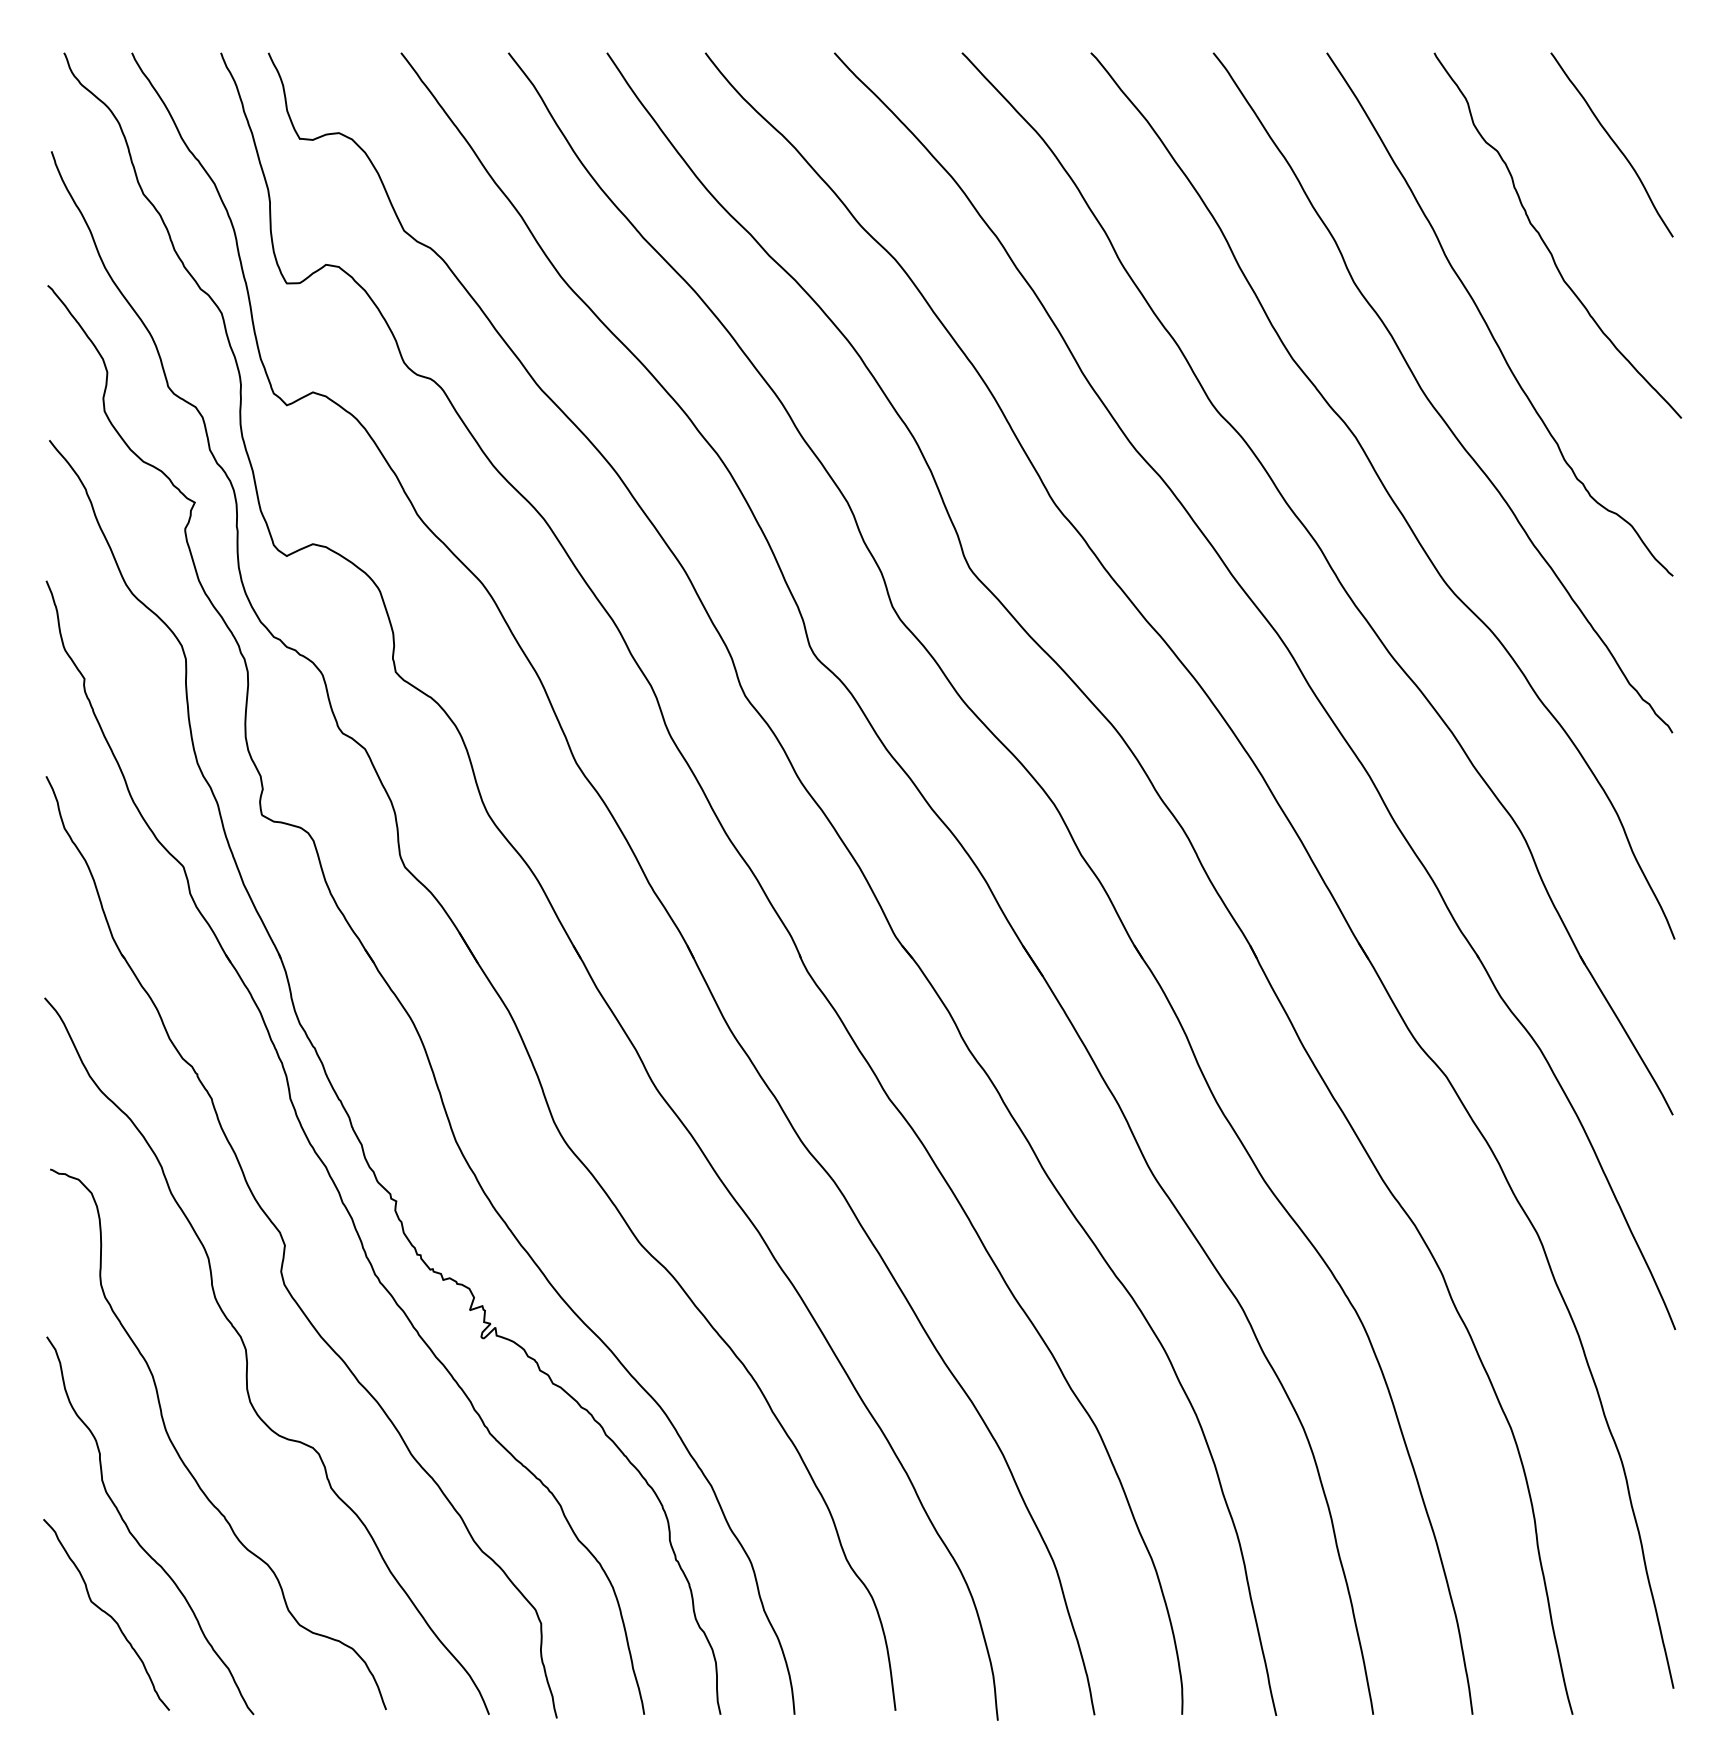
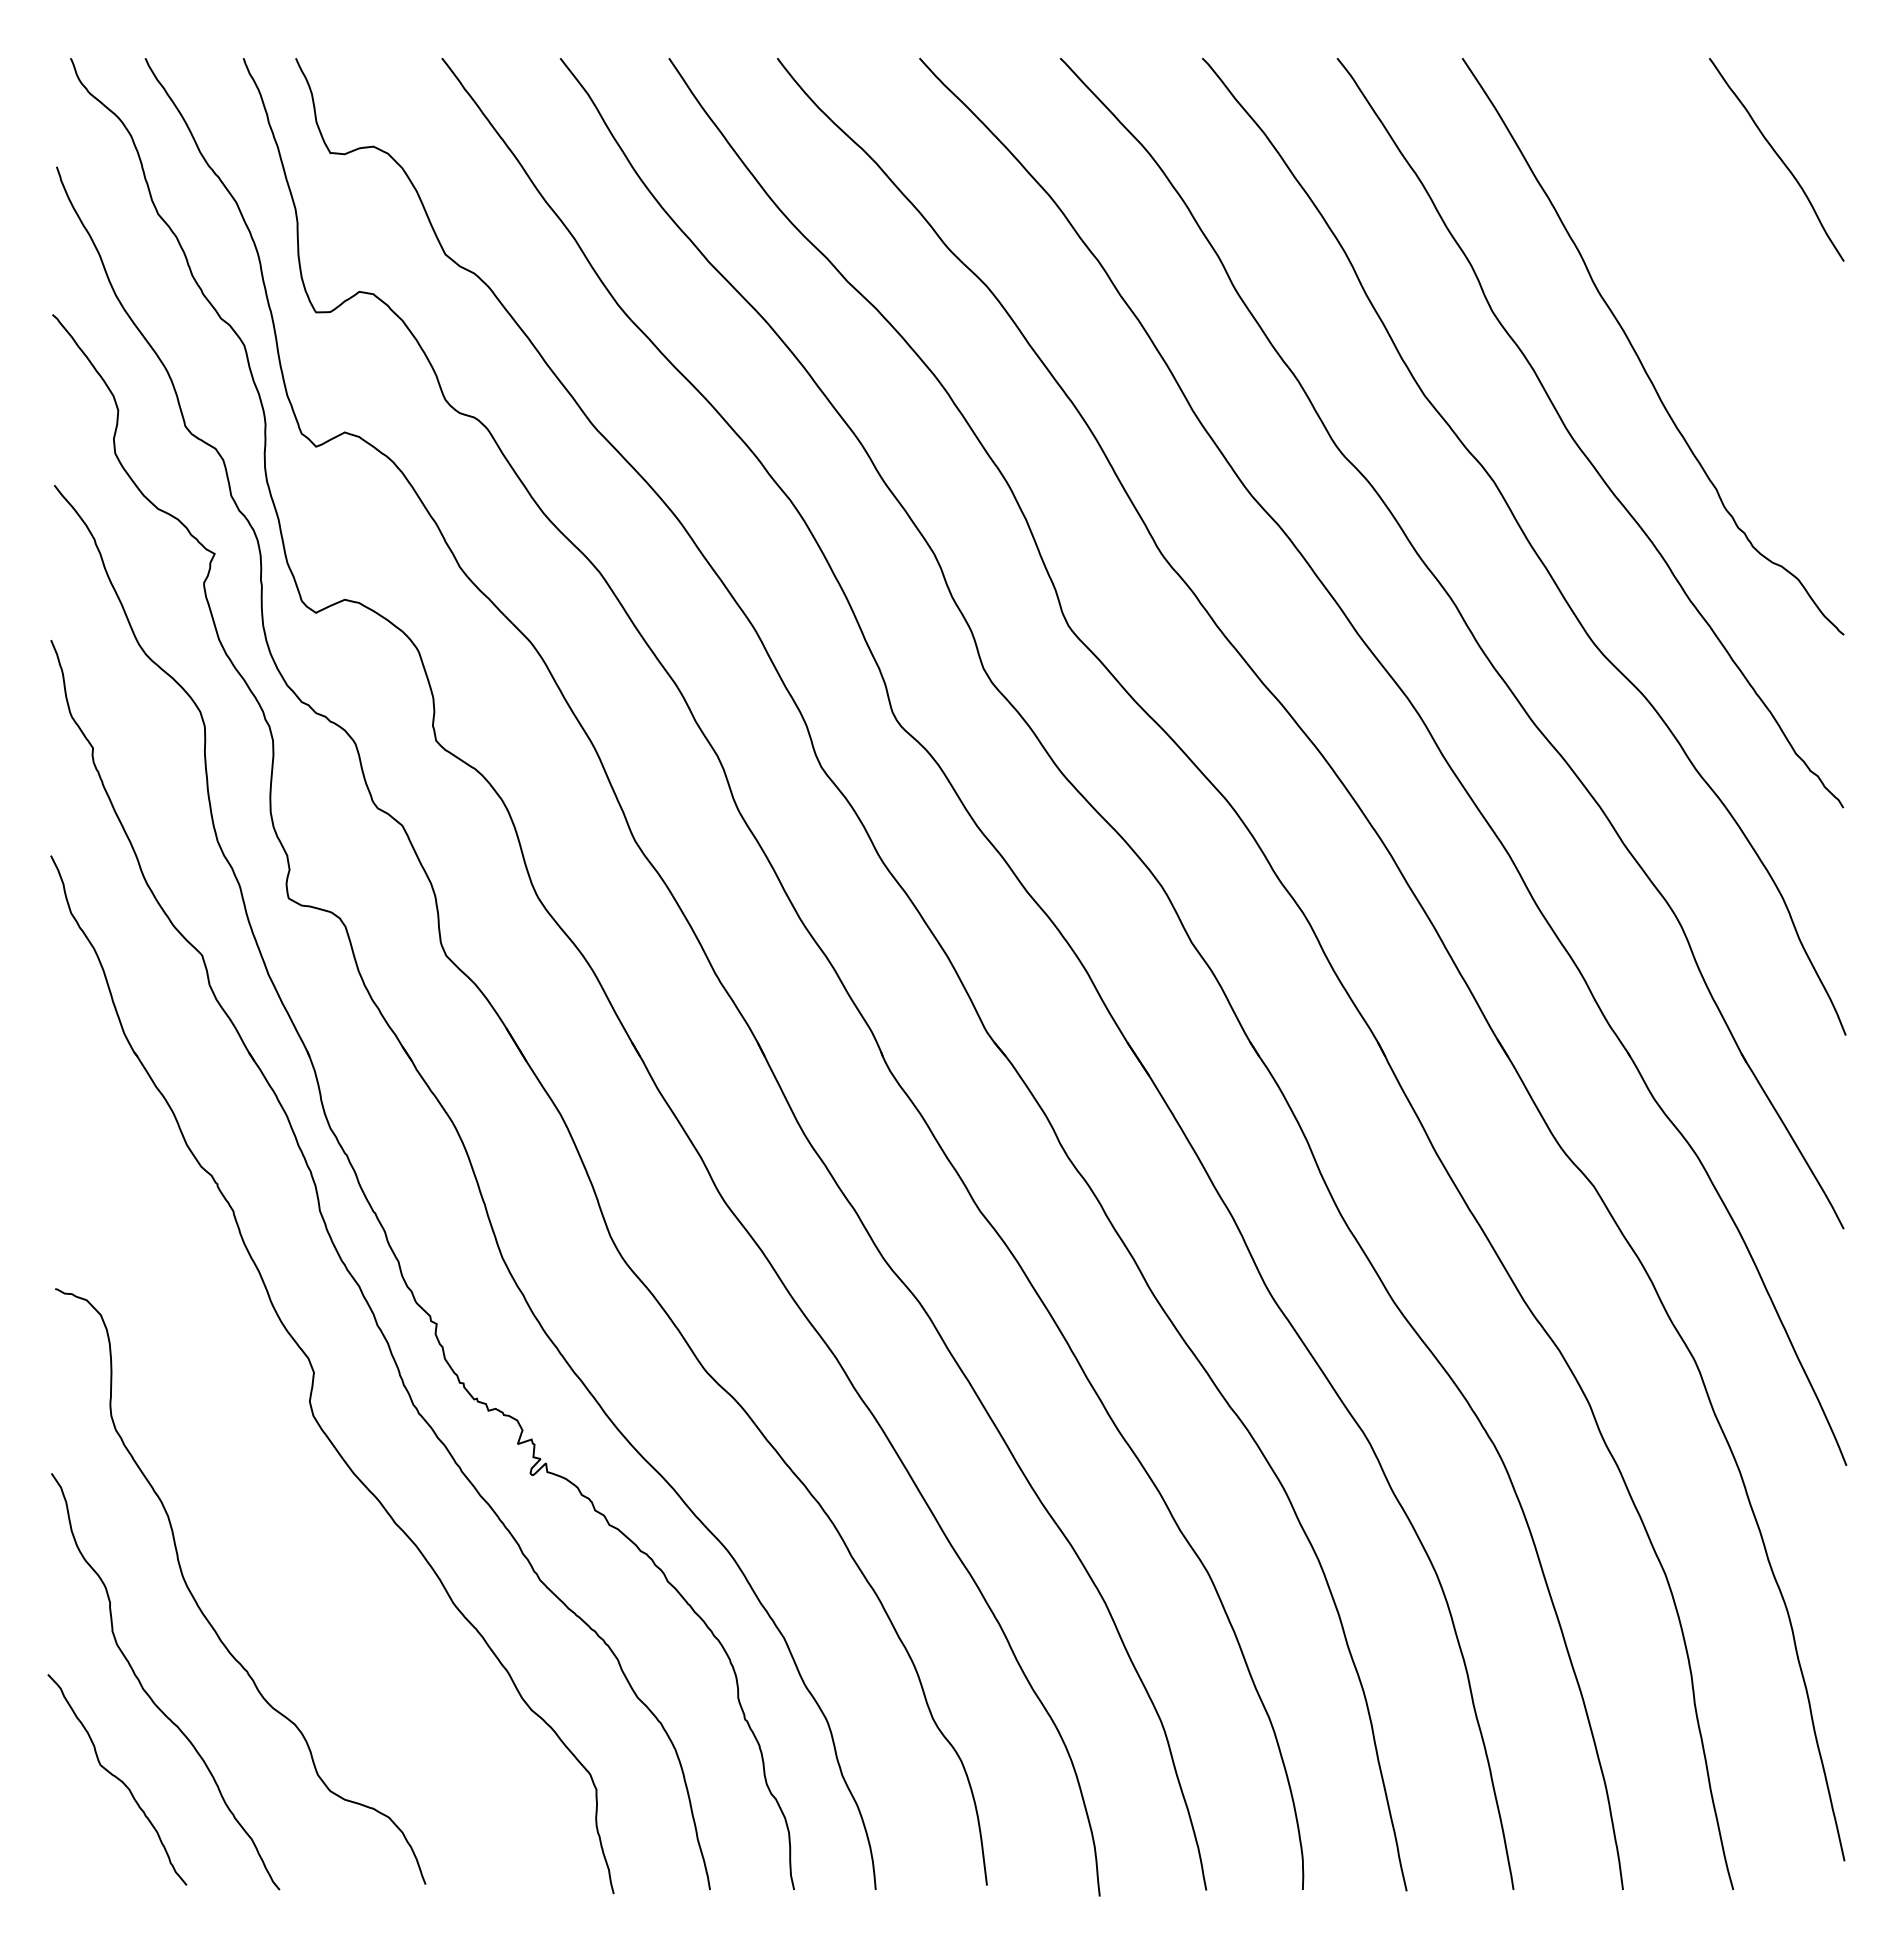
curve: (1546, 244) -> (1704, 269), removed
curve: (248, 1361) -> (273, 1500), removed

